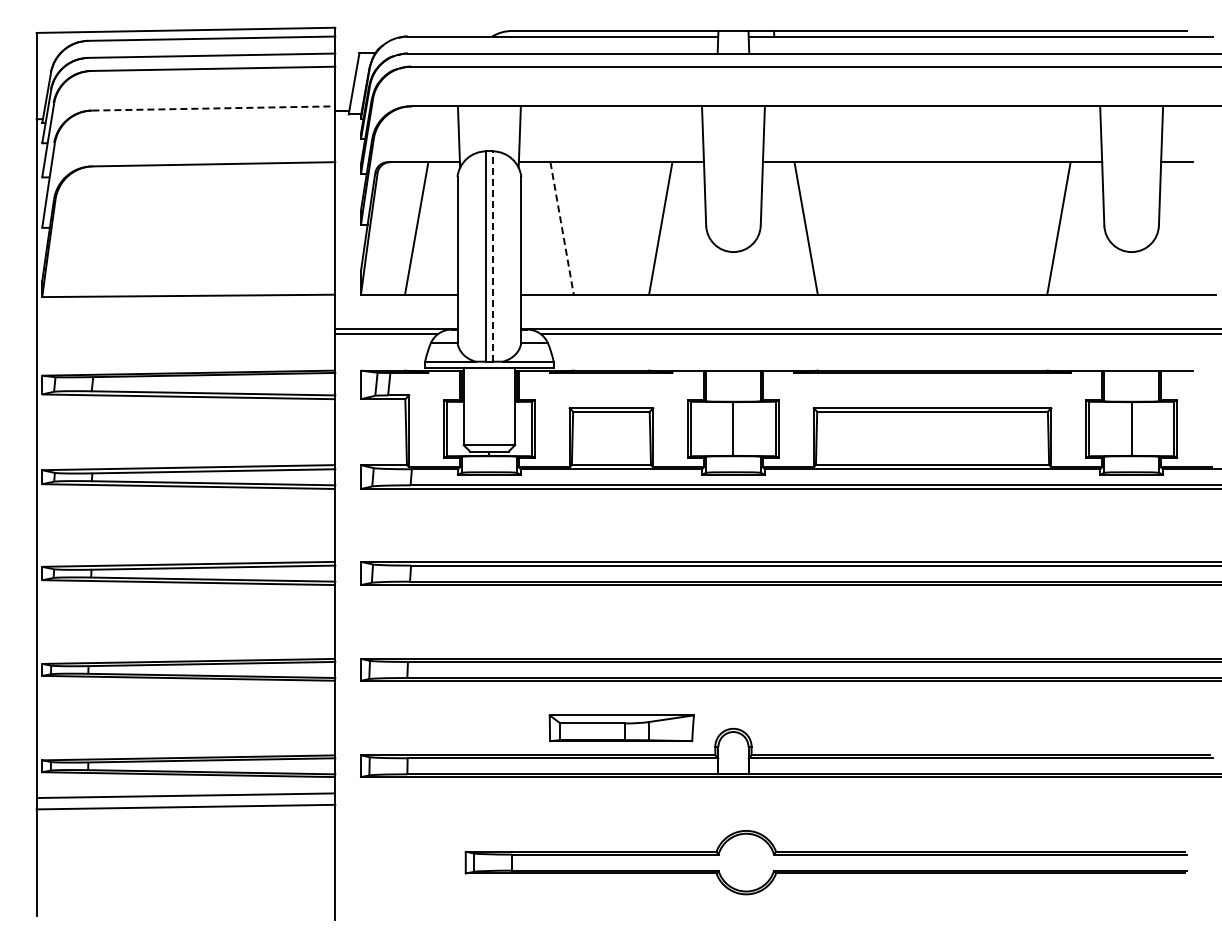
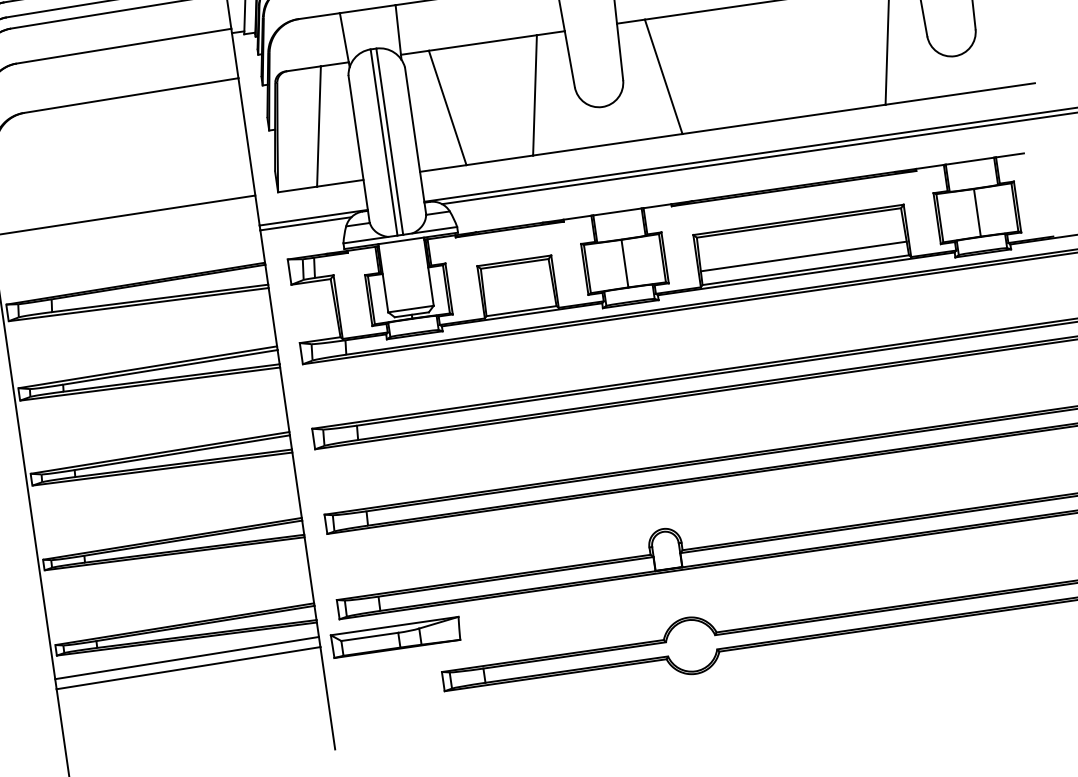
line: (214, 108) -> (124, 46), dashed -> solid
line: (562, 228) -> (448, 107), dashed -> solid
line: (492, 256) -> (389, 141), dashed -> solid
line: (932, 449) -> (803, 256), added
part: (621, 728) -> (396, 637), moved

